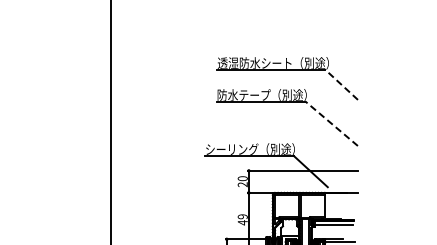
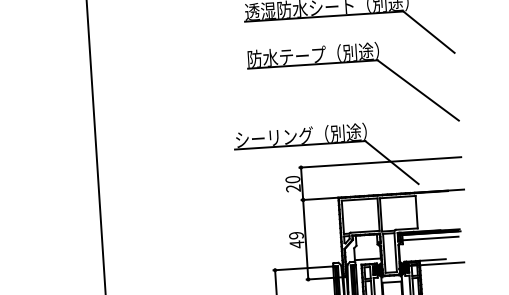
line: (341, 84) -> (428, 31), dashed -> solid
line: (331, 123) -> (417, 90), dashed -> solid

